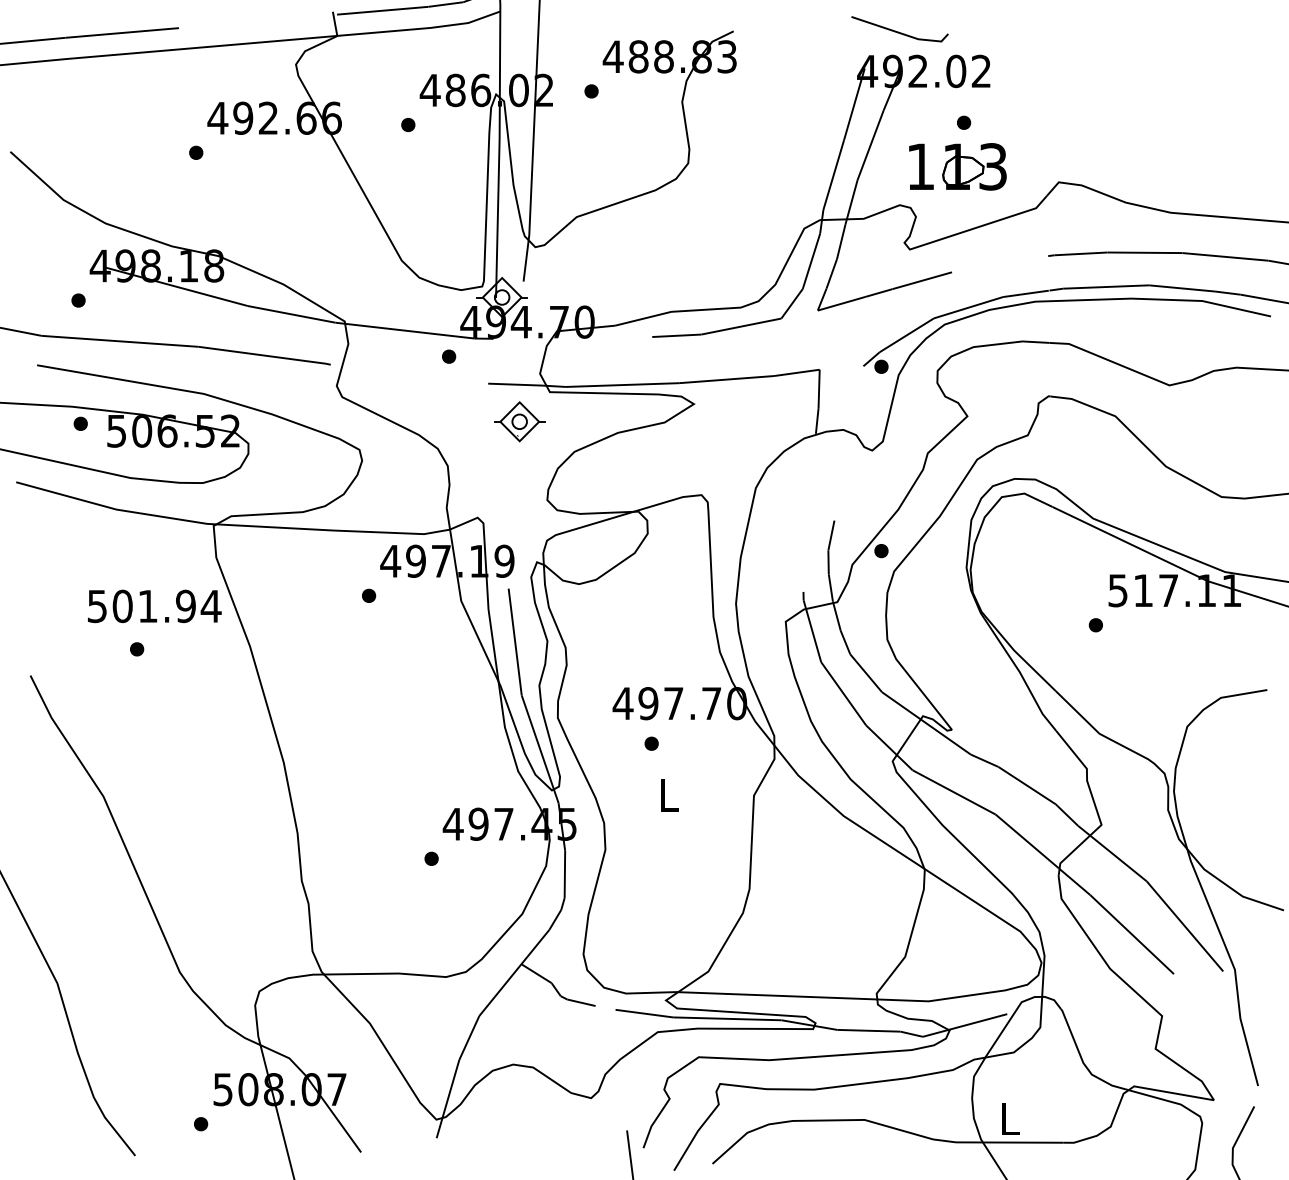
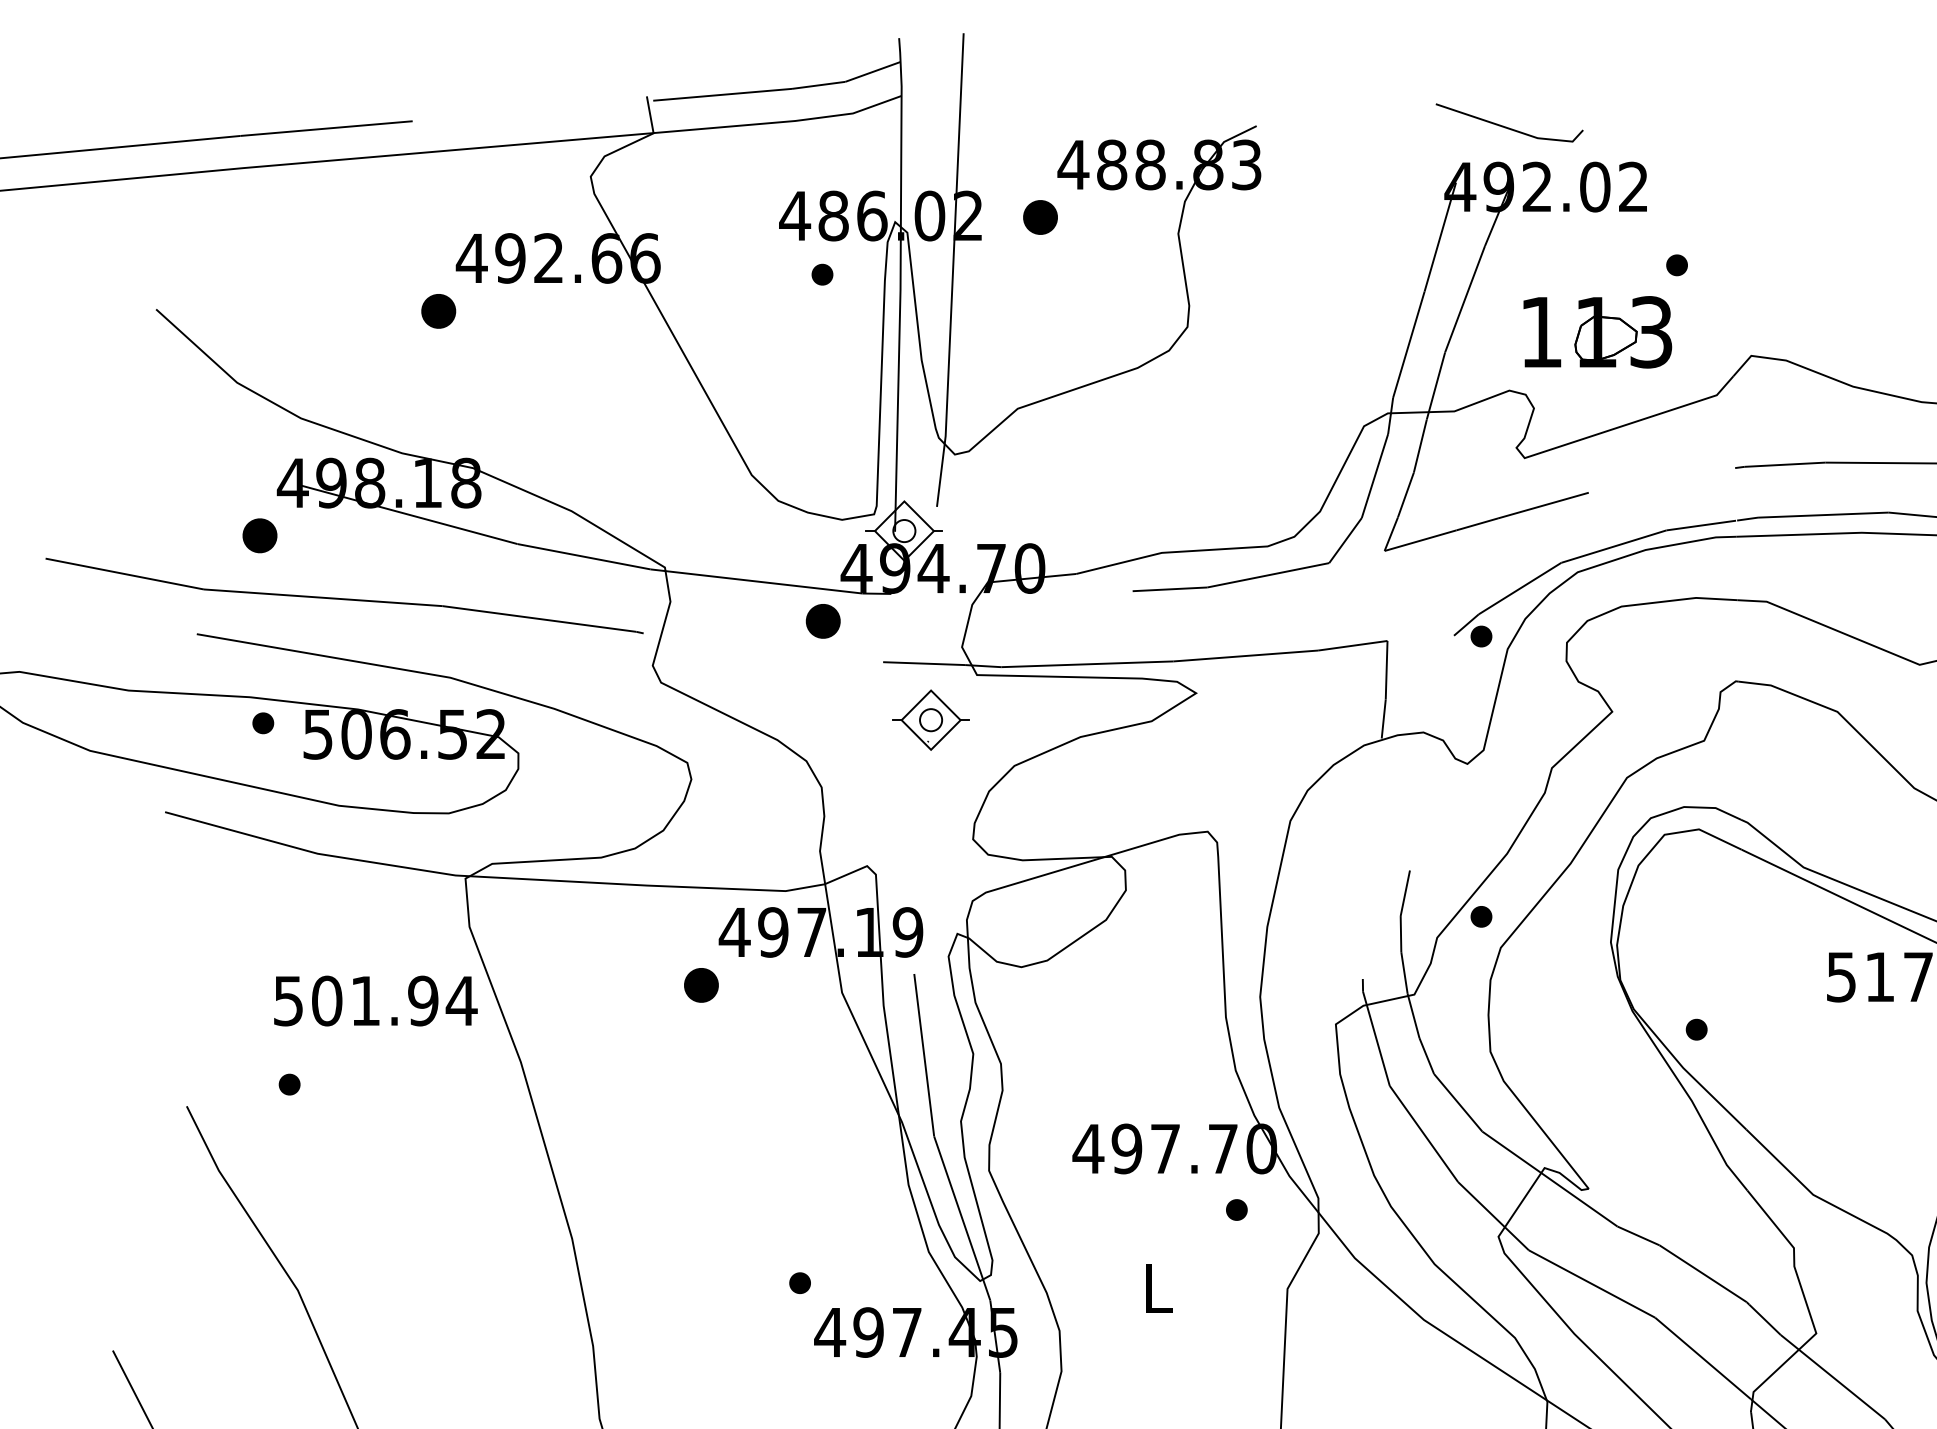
part: (591, 91) -> (1040, 217), size x1.6
part: (964, 122) -> (1677, 264), moved
part: (408, 124) -> (822, 273), moved
part: (196, 152) -> (439, 310), size x1.6
part: (78, 300) -> (259, 535), size x1.6
part: (449, 356) -> (824, 620), size x1.6
part: (369, 595) -> (702, 984), size x1.6
part: (1095, 625) -> (1696, 1030), moved
part: (137, 649) -> (290, 1084), moved
part: (651, 743) -> (1236, 1209), moved
part: (431, 858) -> (799, 1282), moved

